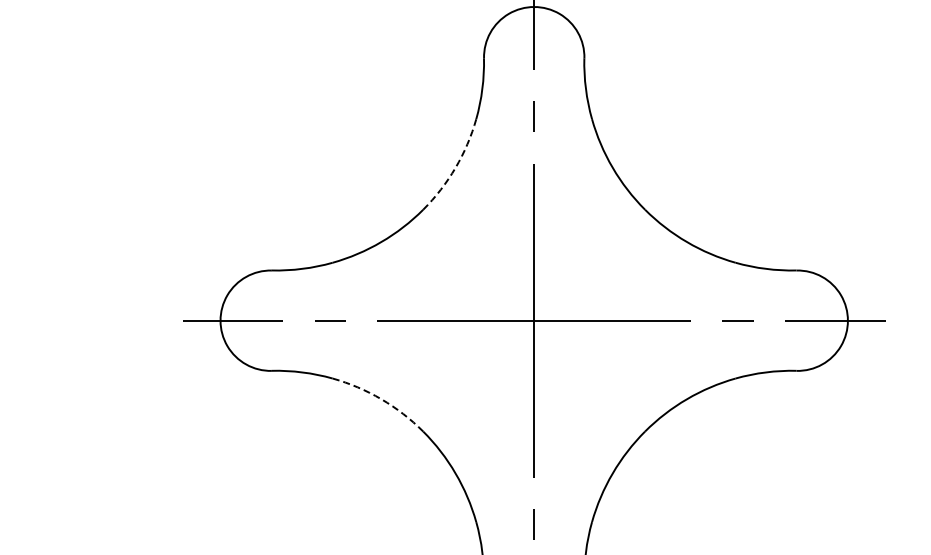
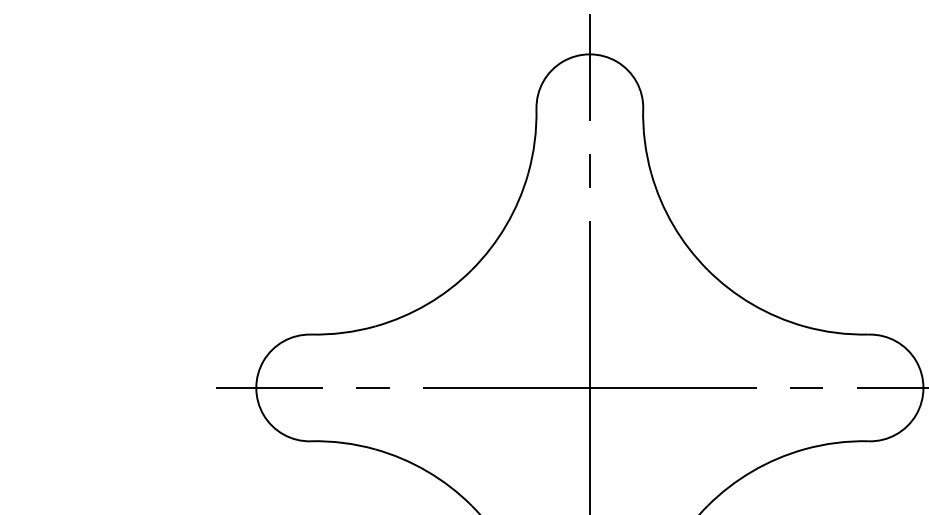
arc: (455, 167) -> (506, 225), dashed -> solid
arc: (381, 399) -> (427, 471), dashed -> solid

